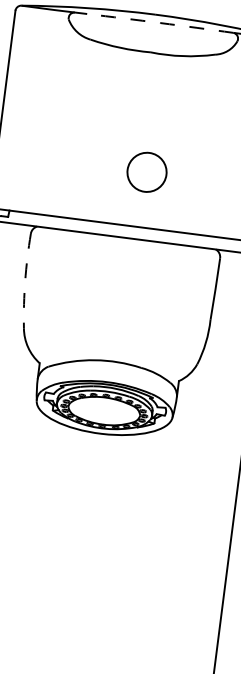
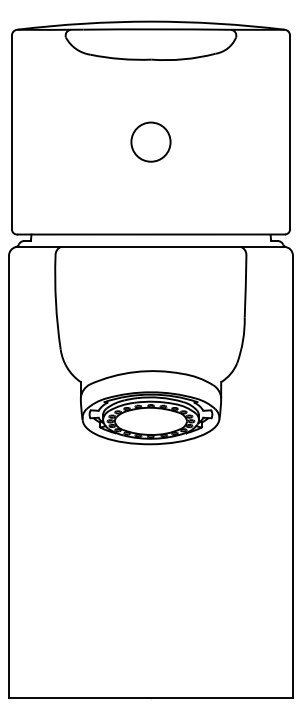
arc: (160, 23) -> (157, 29), dashed -> solid
circle: (146, 171) -> (150, 141), moved
arc: (24, 281) -> (55, 302), dashed -> solid

